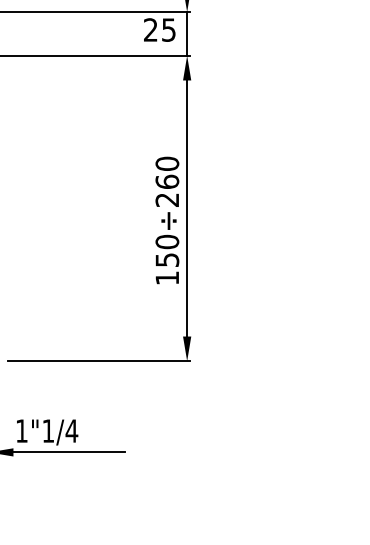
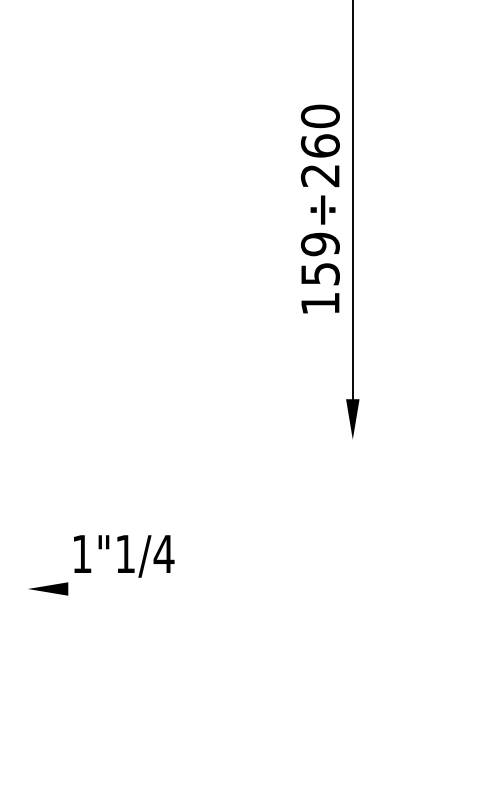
text: (167, 241) -> (320, 243), 150÷260 -> 159÷260
line: (98, 361) -> (207, 440), removed
line: (69, 452) -> (160, 589), removed

